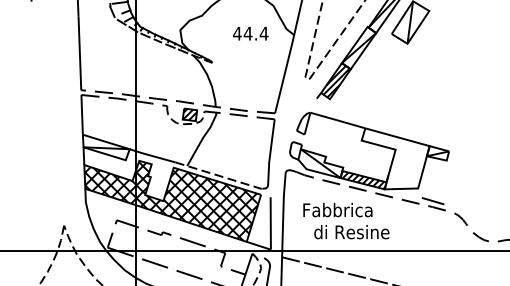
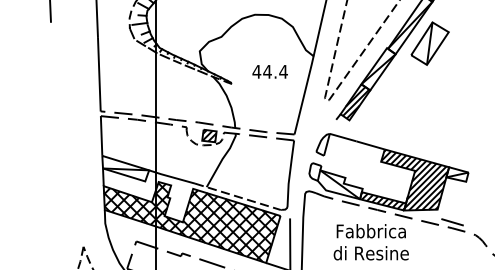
text: (250, 33) -> (269, 71), moved
hatch: (394, 158) -> (413, 179), added
text: (337, 209) -> (370, 230), moved

